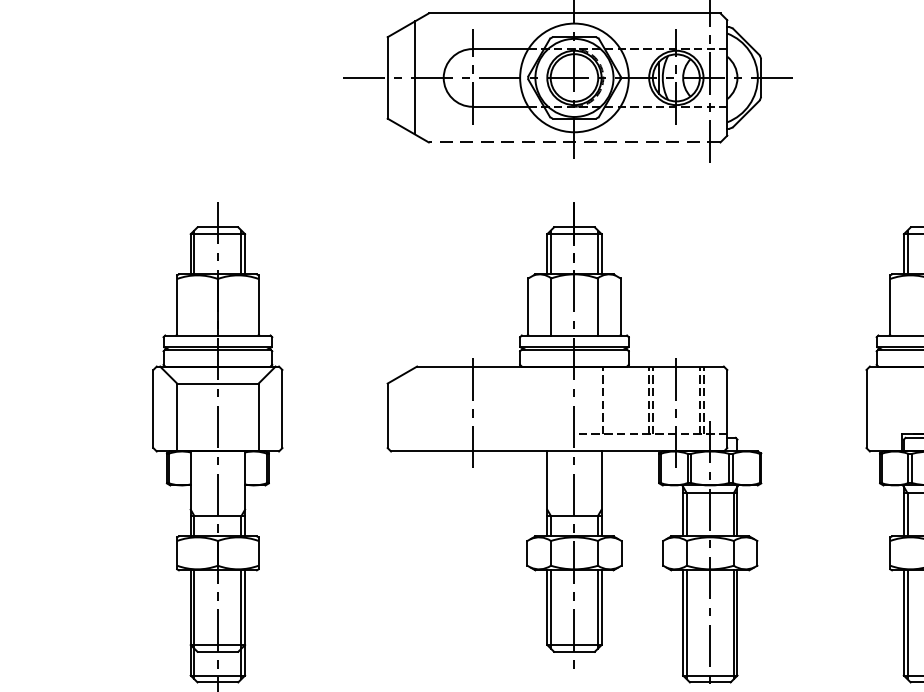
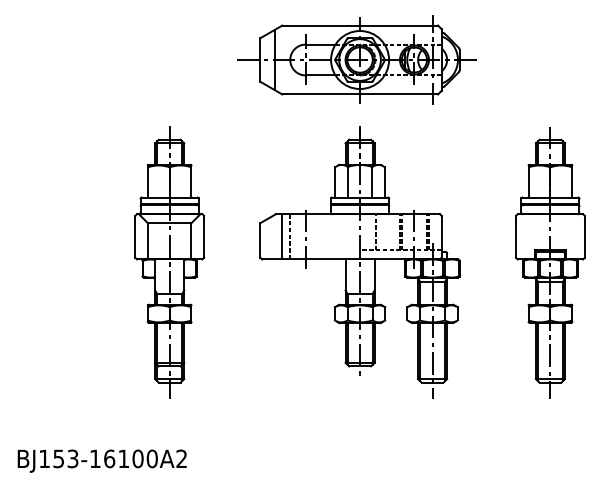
line: (575, 142) -> (360, 94), dashed -> solid
line: (429, 408) -> (282, 236), added
line: (444, 408) -> (290, 236), added

